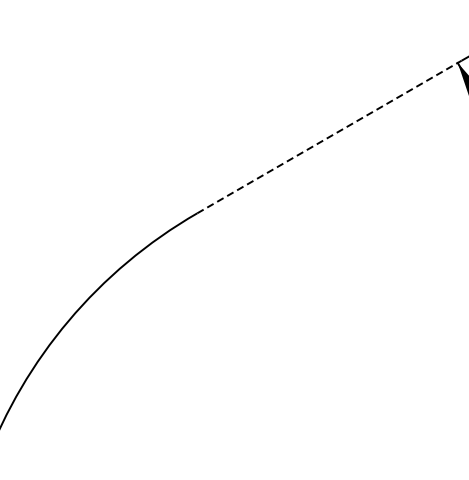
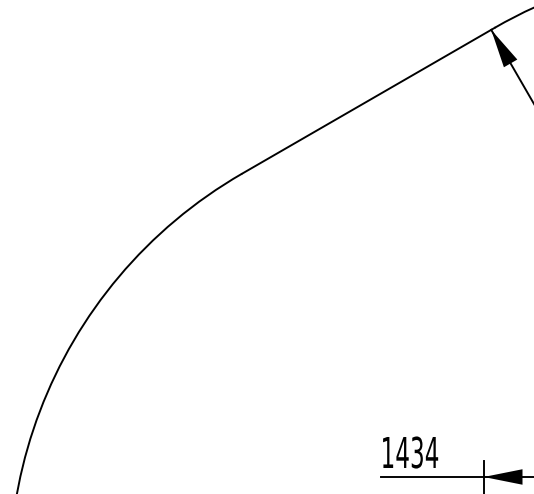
line: (329, 136) -> (368, 100), dashed -> solid

